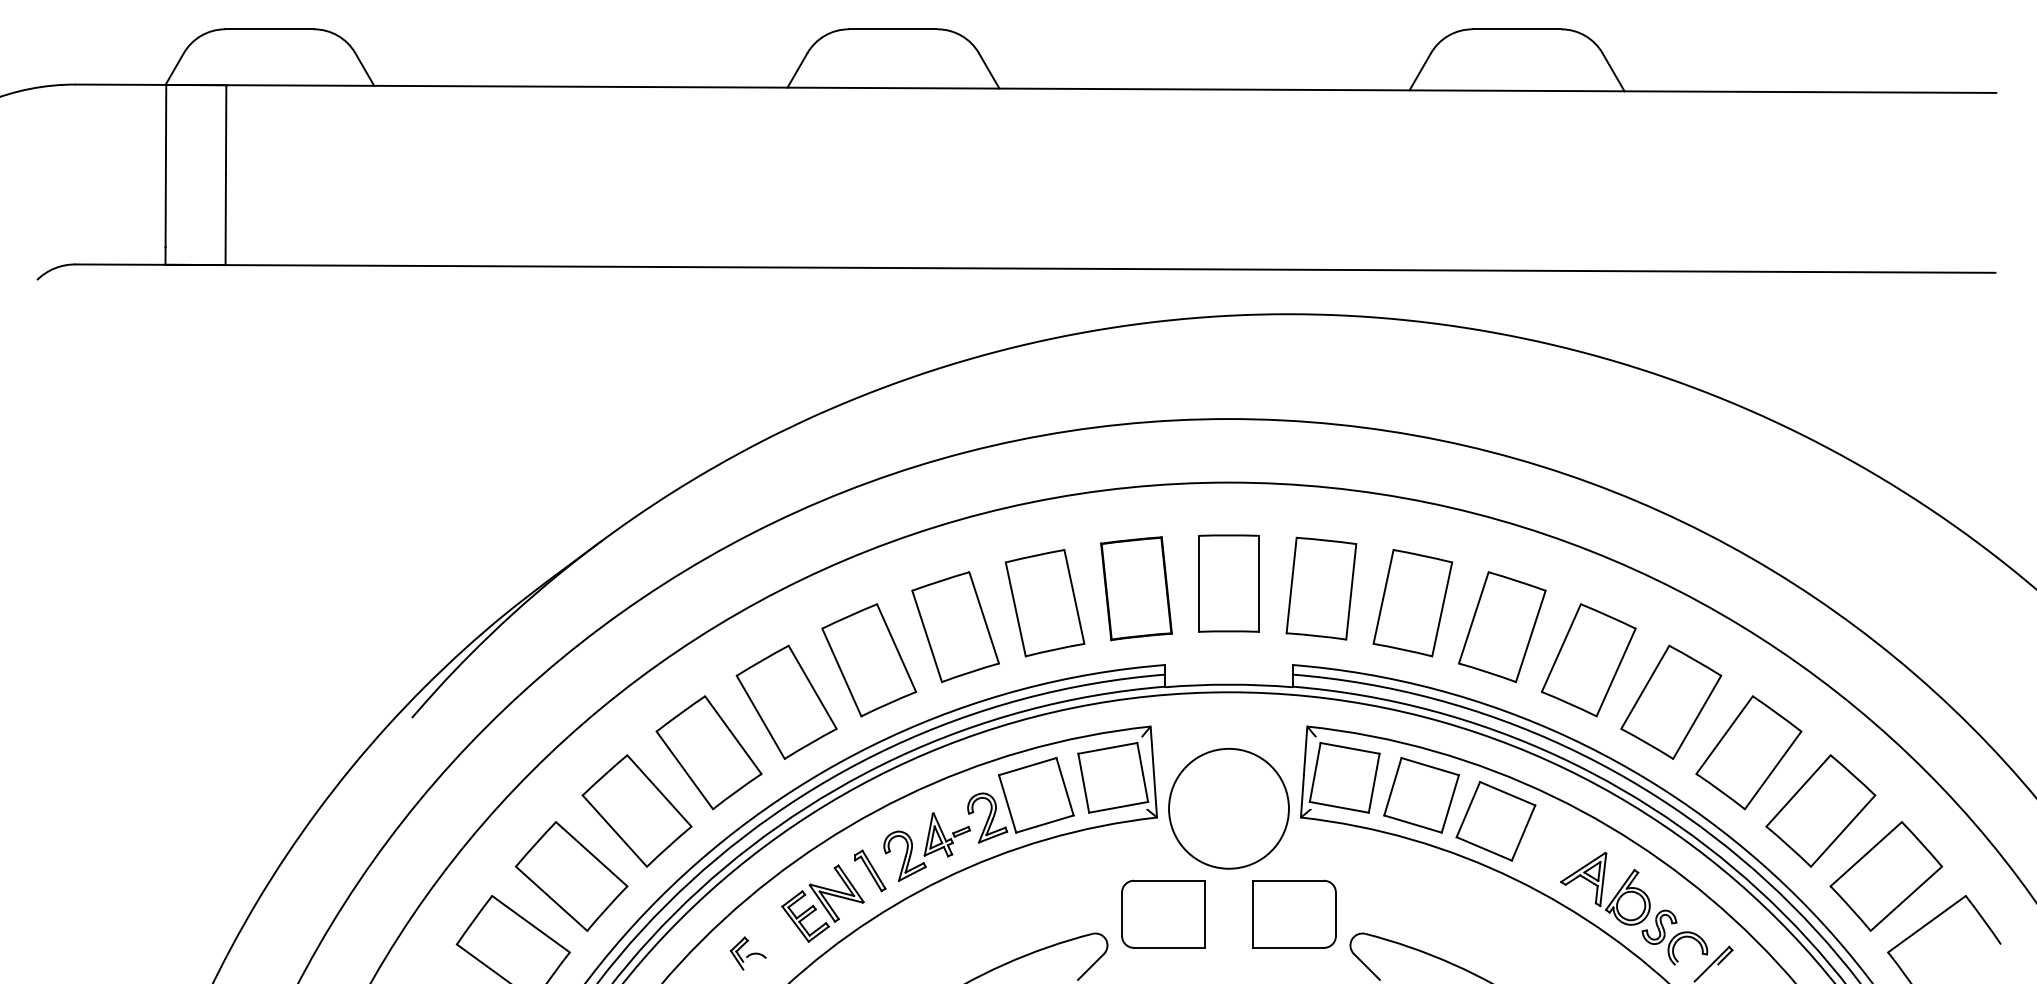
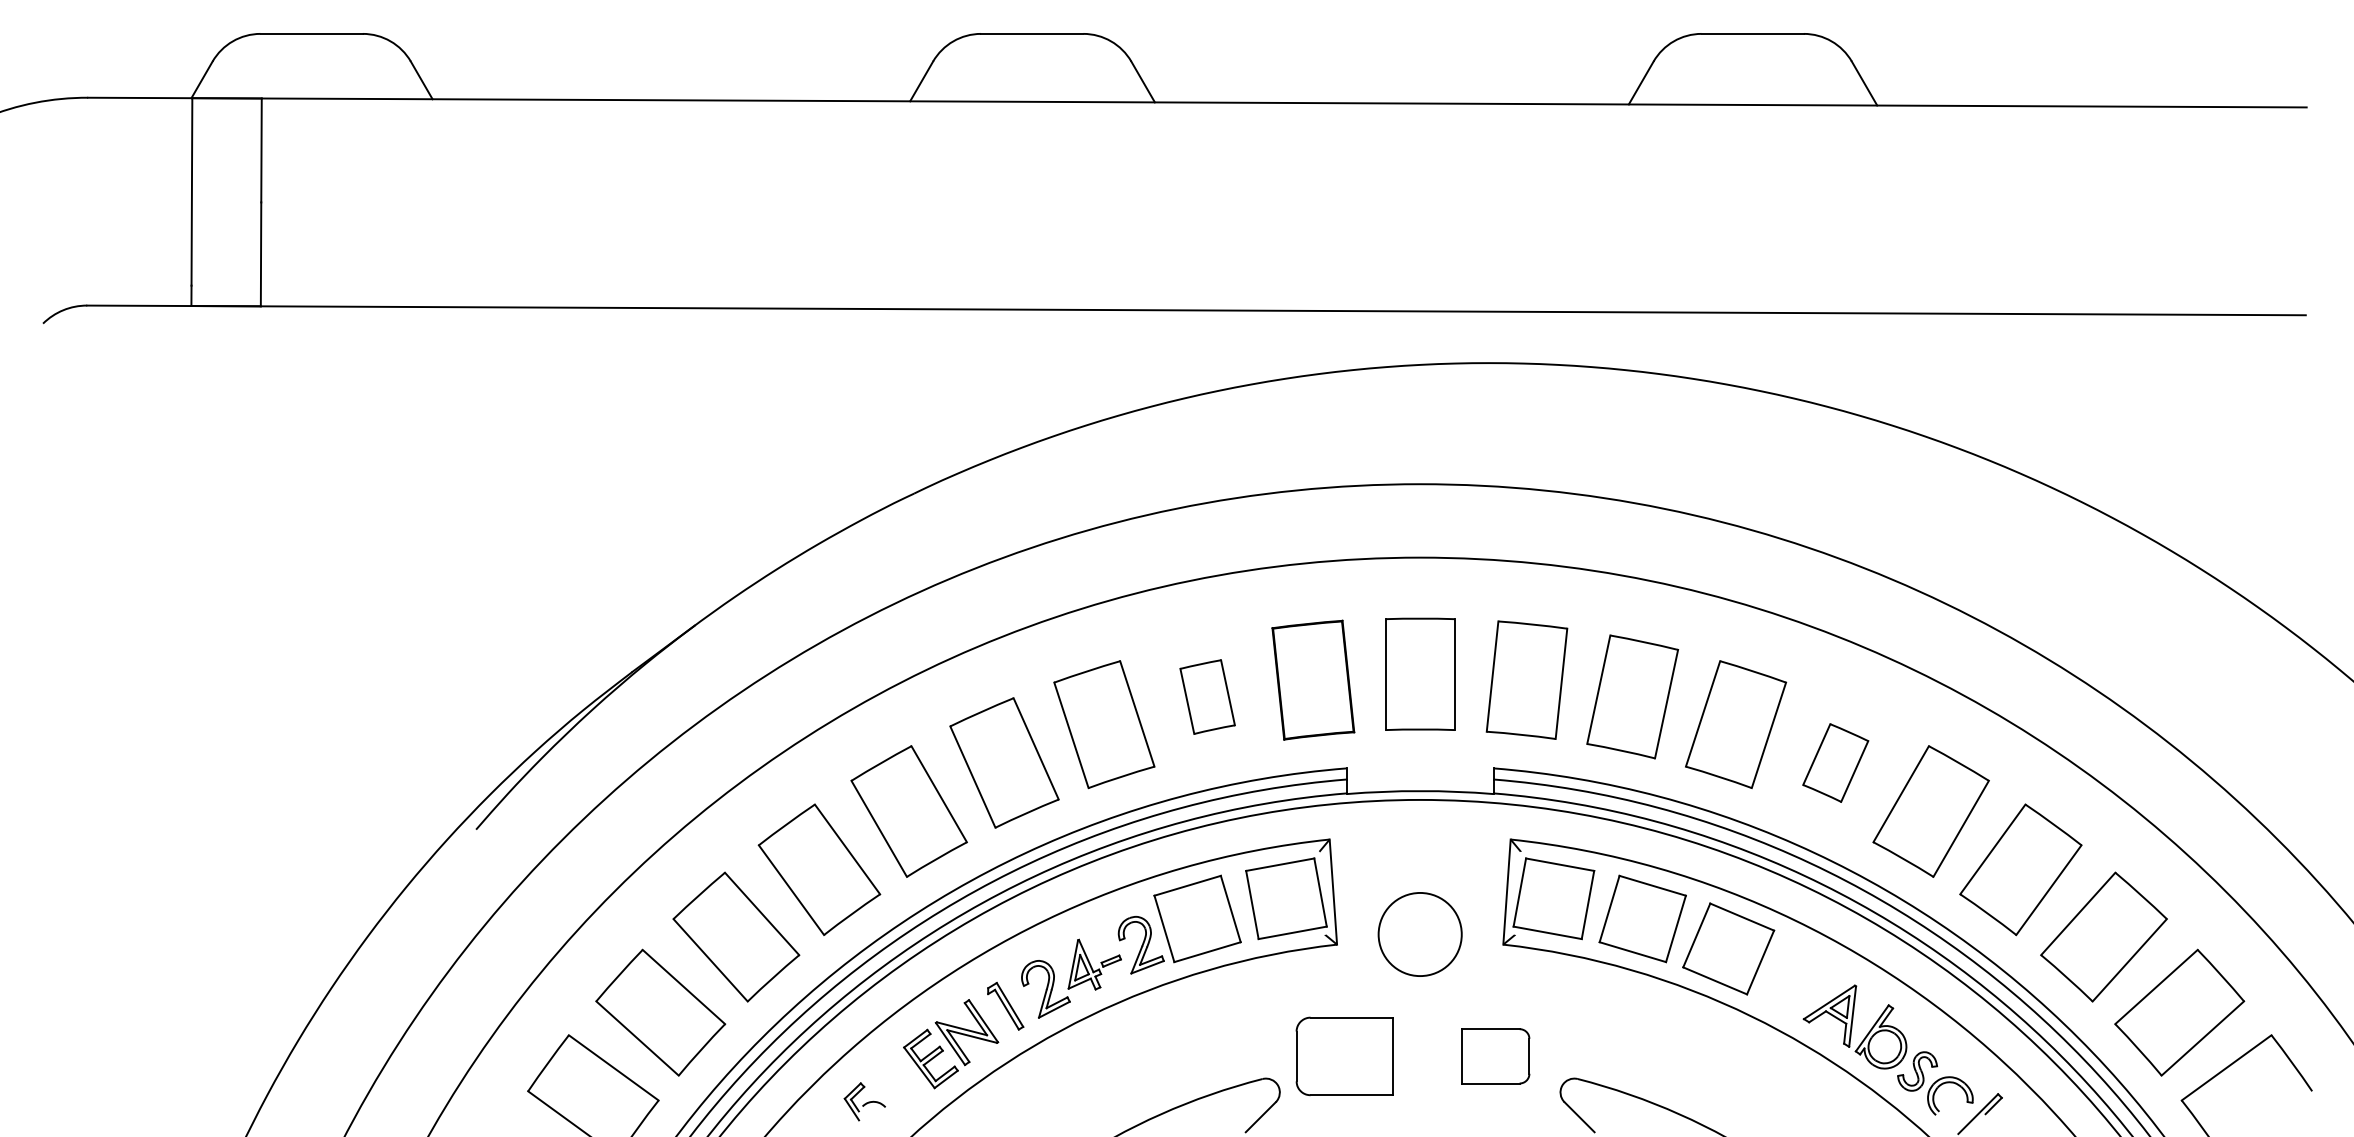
part: (1044, 603) -> (1207, 697), size x0.6
part: (1588, 660) -> (1835, 763), size x0.6
circle: (1228, 808) -> (1419, 934), size x0.6
part: (1294, 913) -> (1495, 1055), size x0.7

